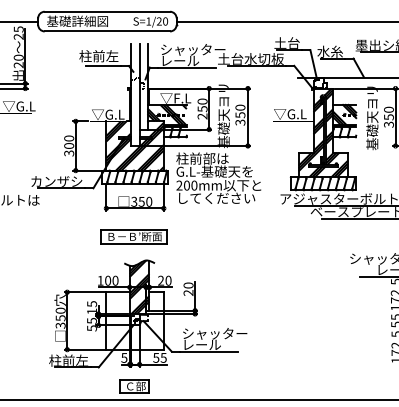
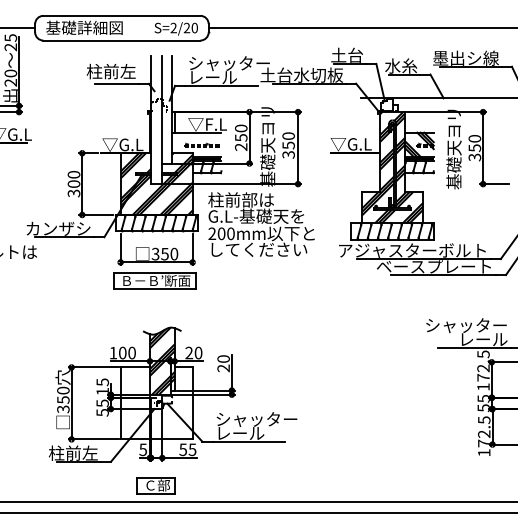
text: (148, 21) -> (173, 27), S=1/20 -> S=2/20
hatch: (166, 114) -> (196, 144), removed
part: (133, 236) -> (154, 280), moved

